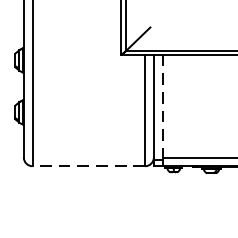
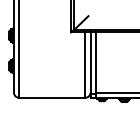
line: (162, 107) -> (95, 63), dashed -> solid
line: (87, 165) -> (51, 97), dashed -> solid

